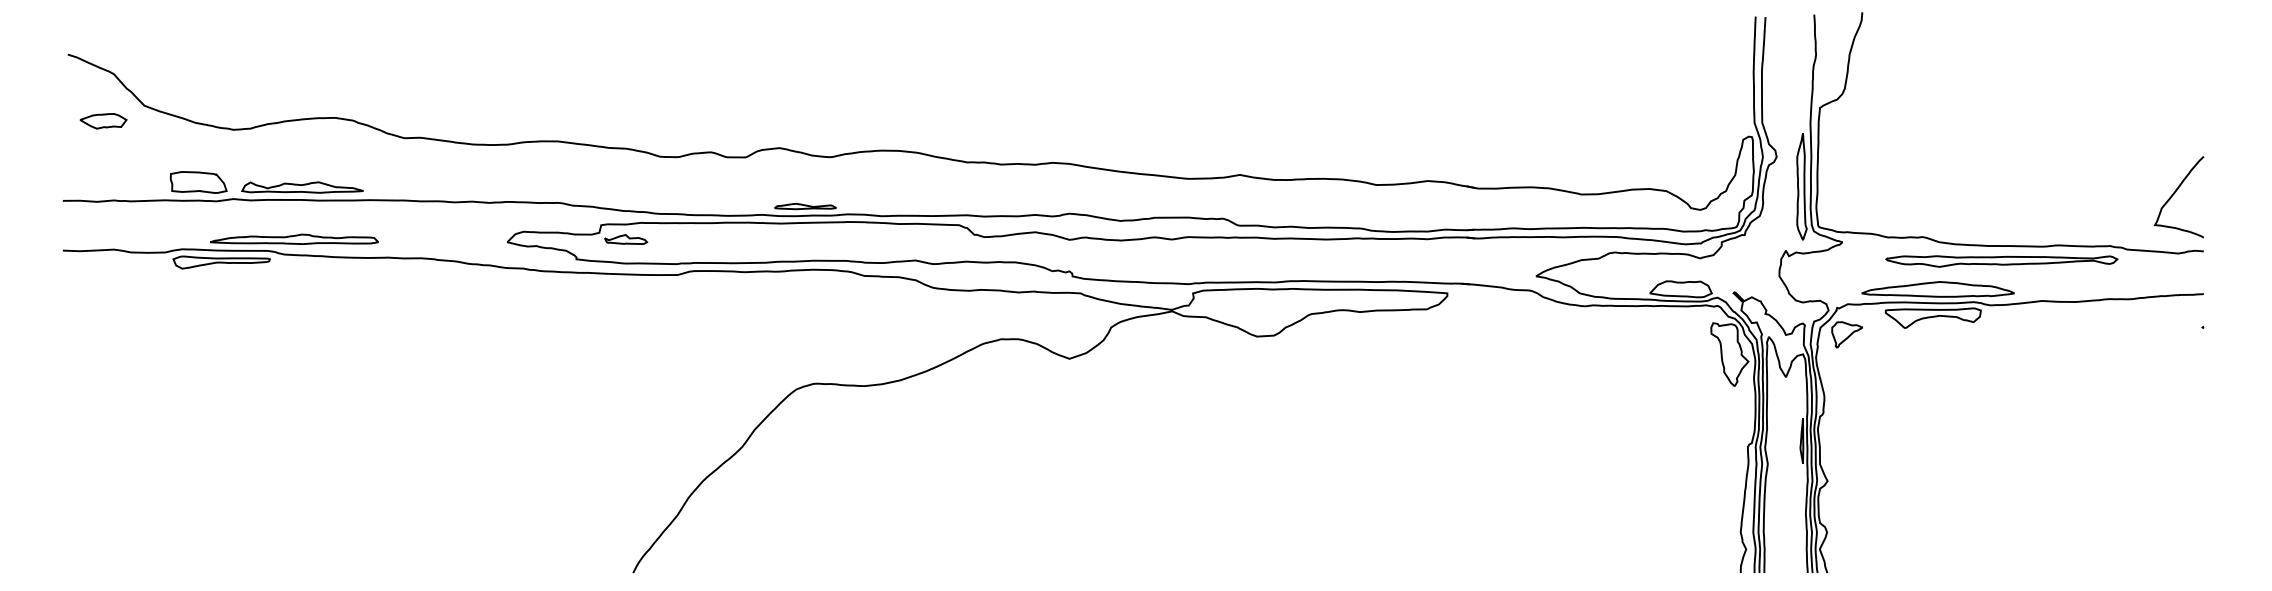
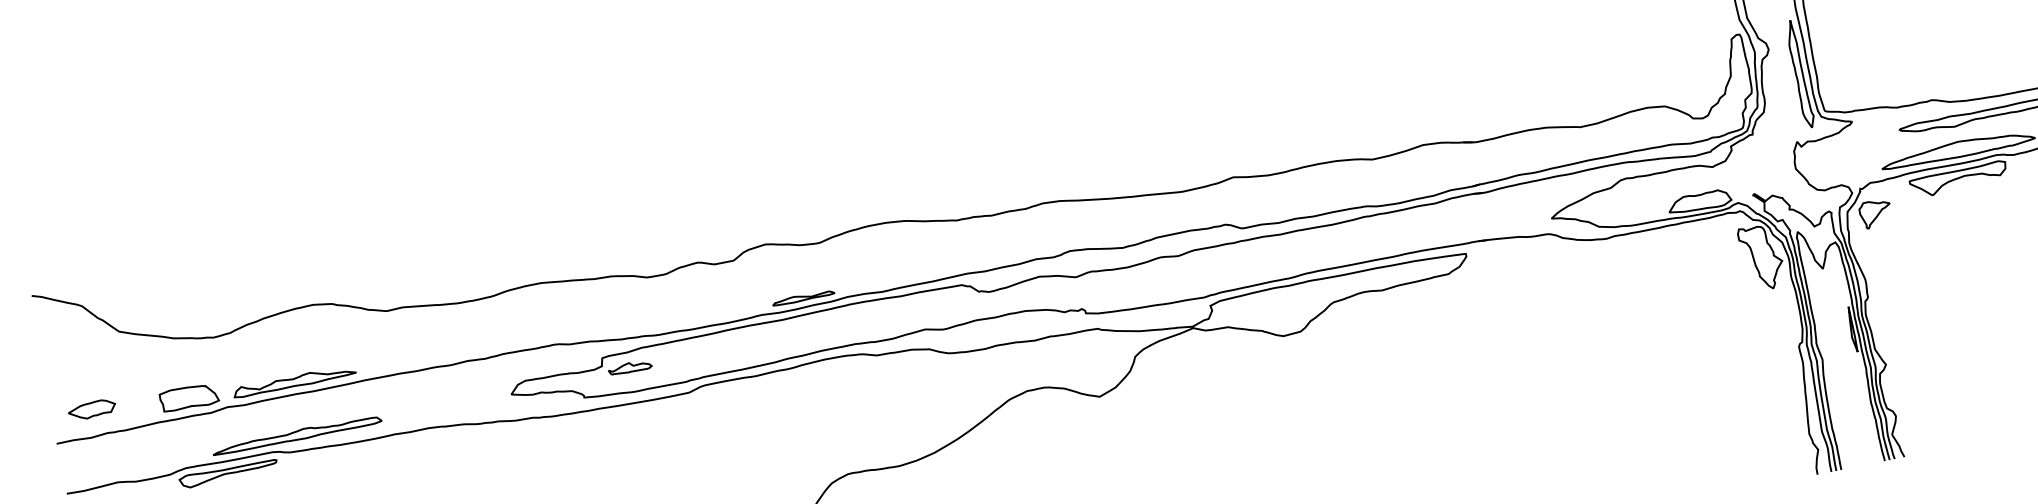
part: (103, 121) -> (92, 410), moved

